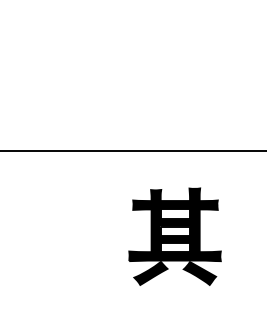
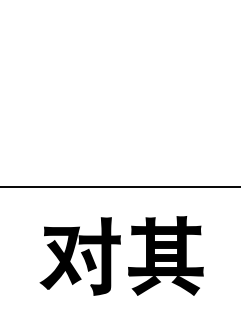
part: (67, 237) -> (79, 256), added

